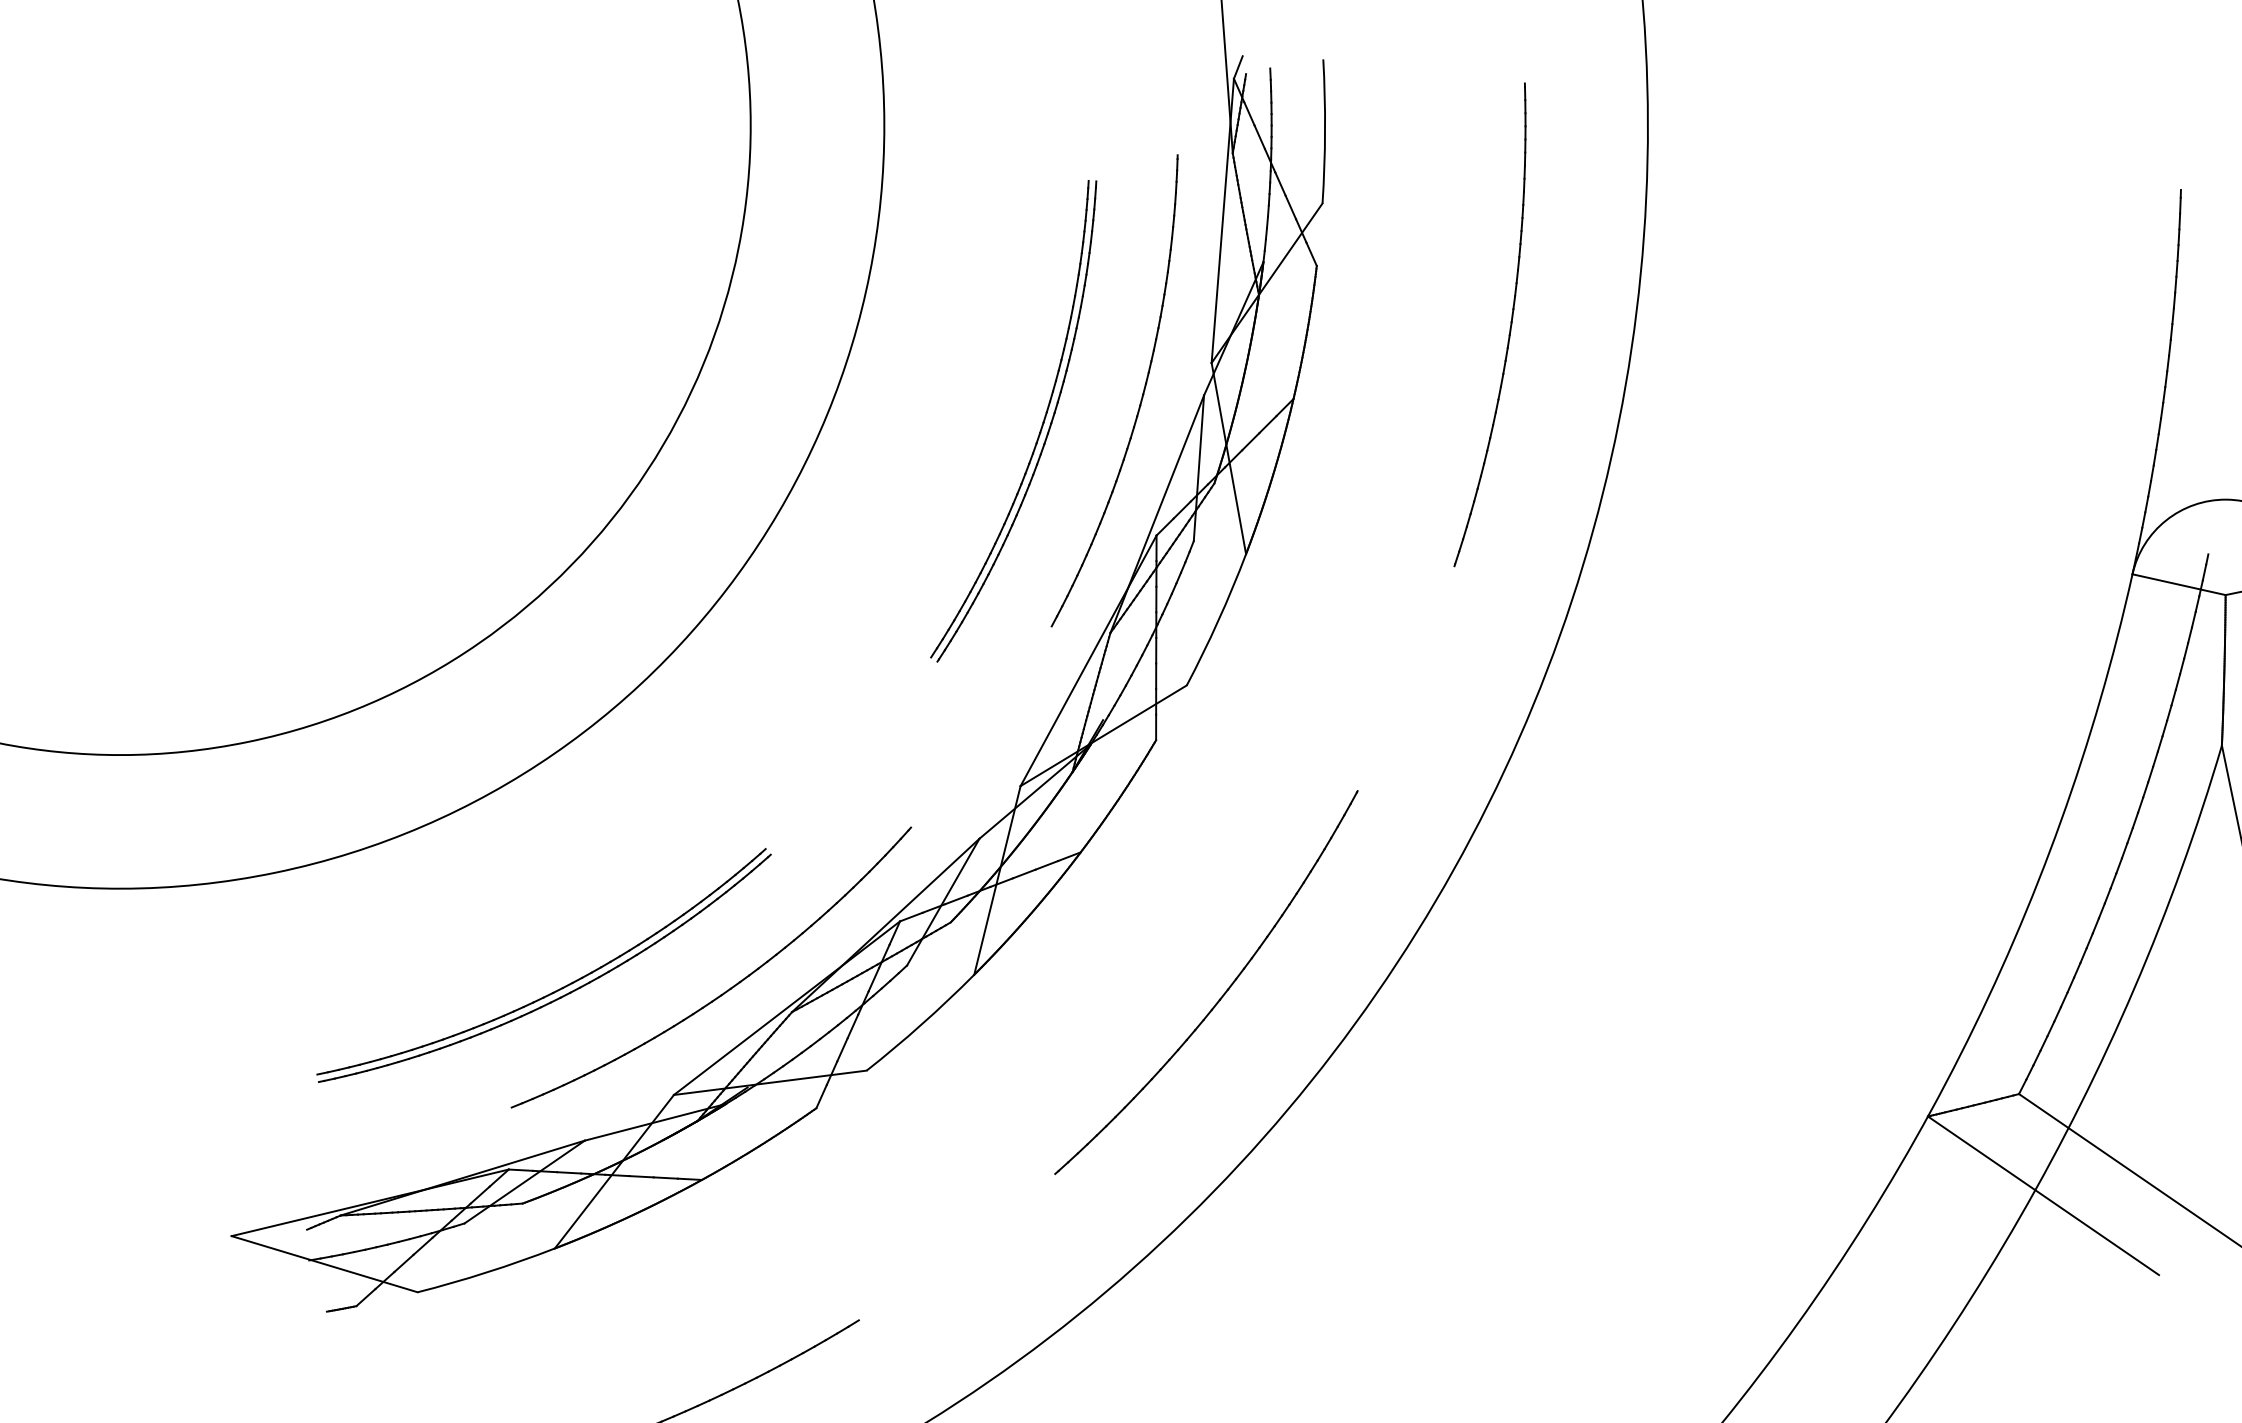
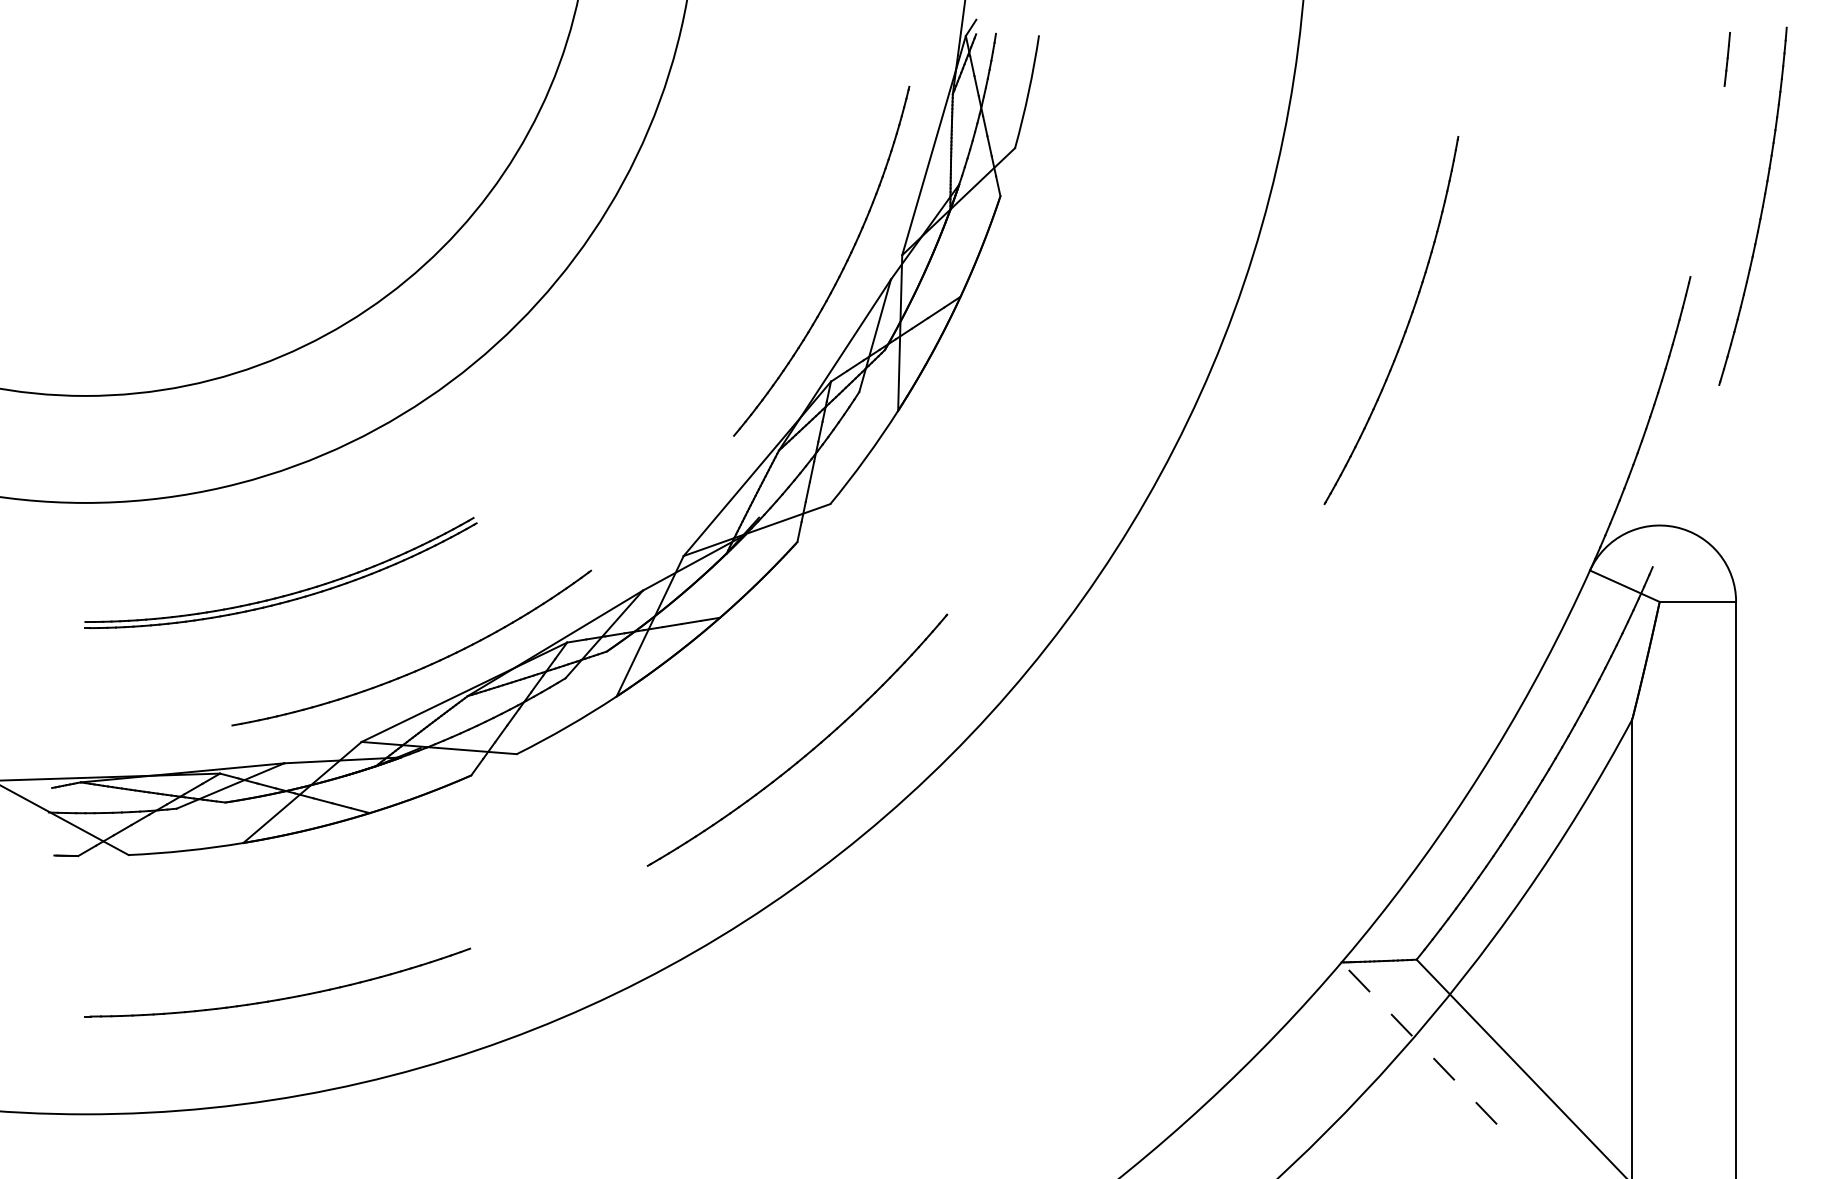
part: (1509, 327) -> (1406, 325), moved
part: (1039, 429) -> (756, 279), removed
part: (555, 990) -> (285, 594), moved
line: (2042, 1196) -> (1418, 1043), solid -> dashed

